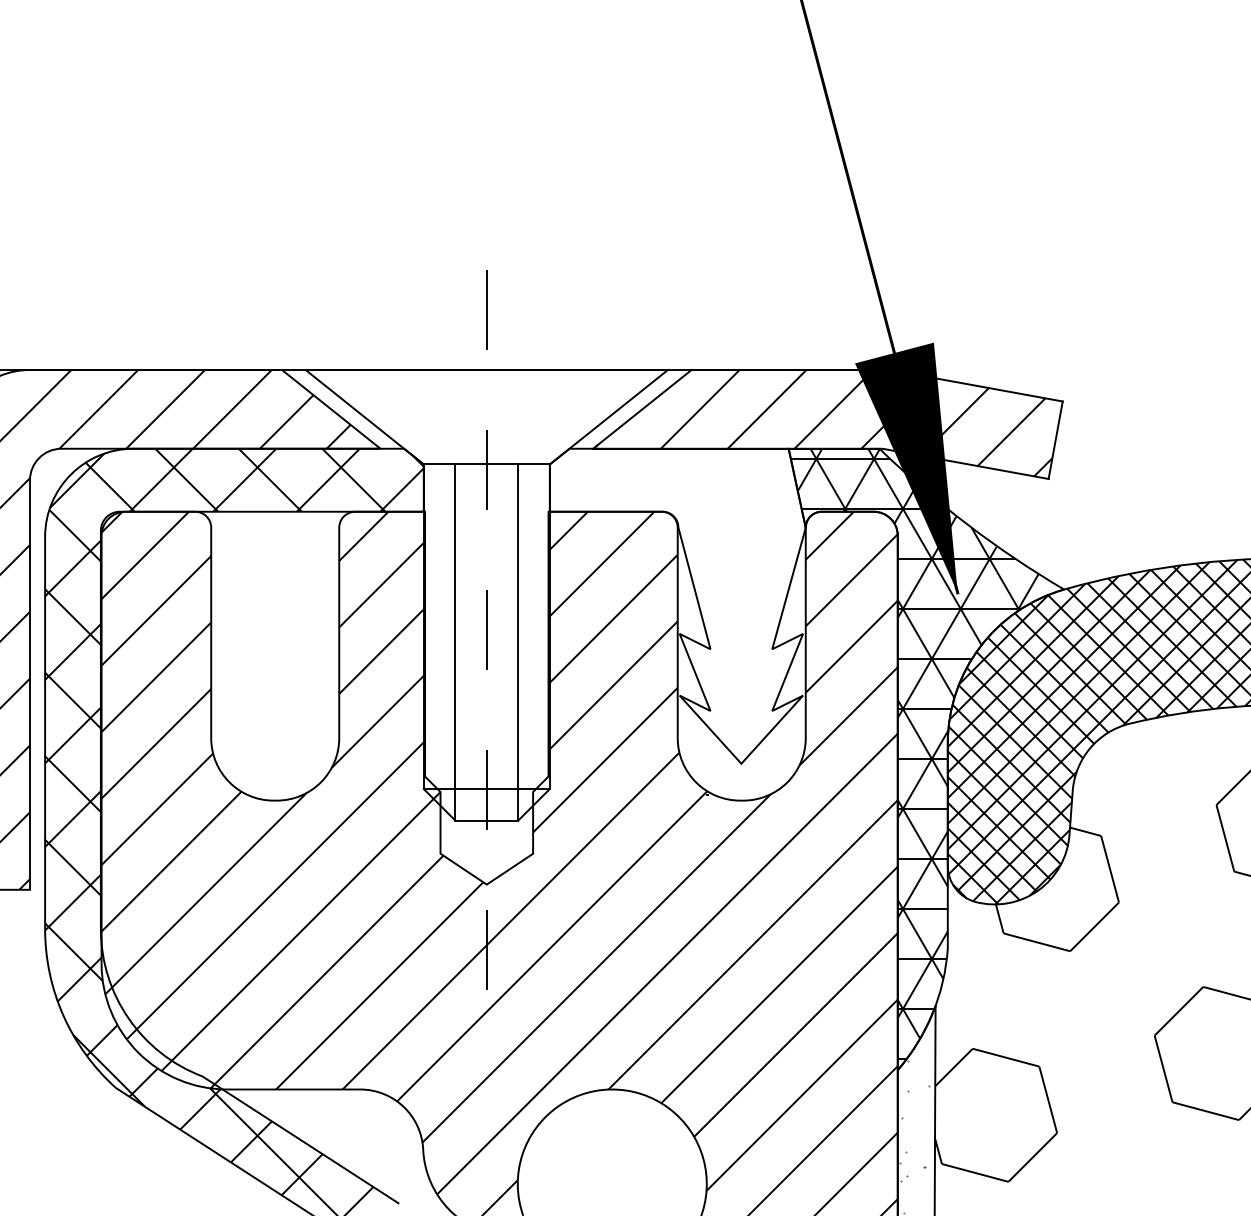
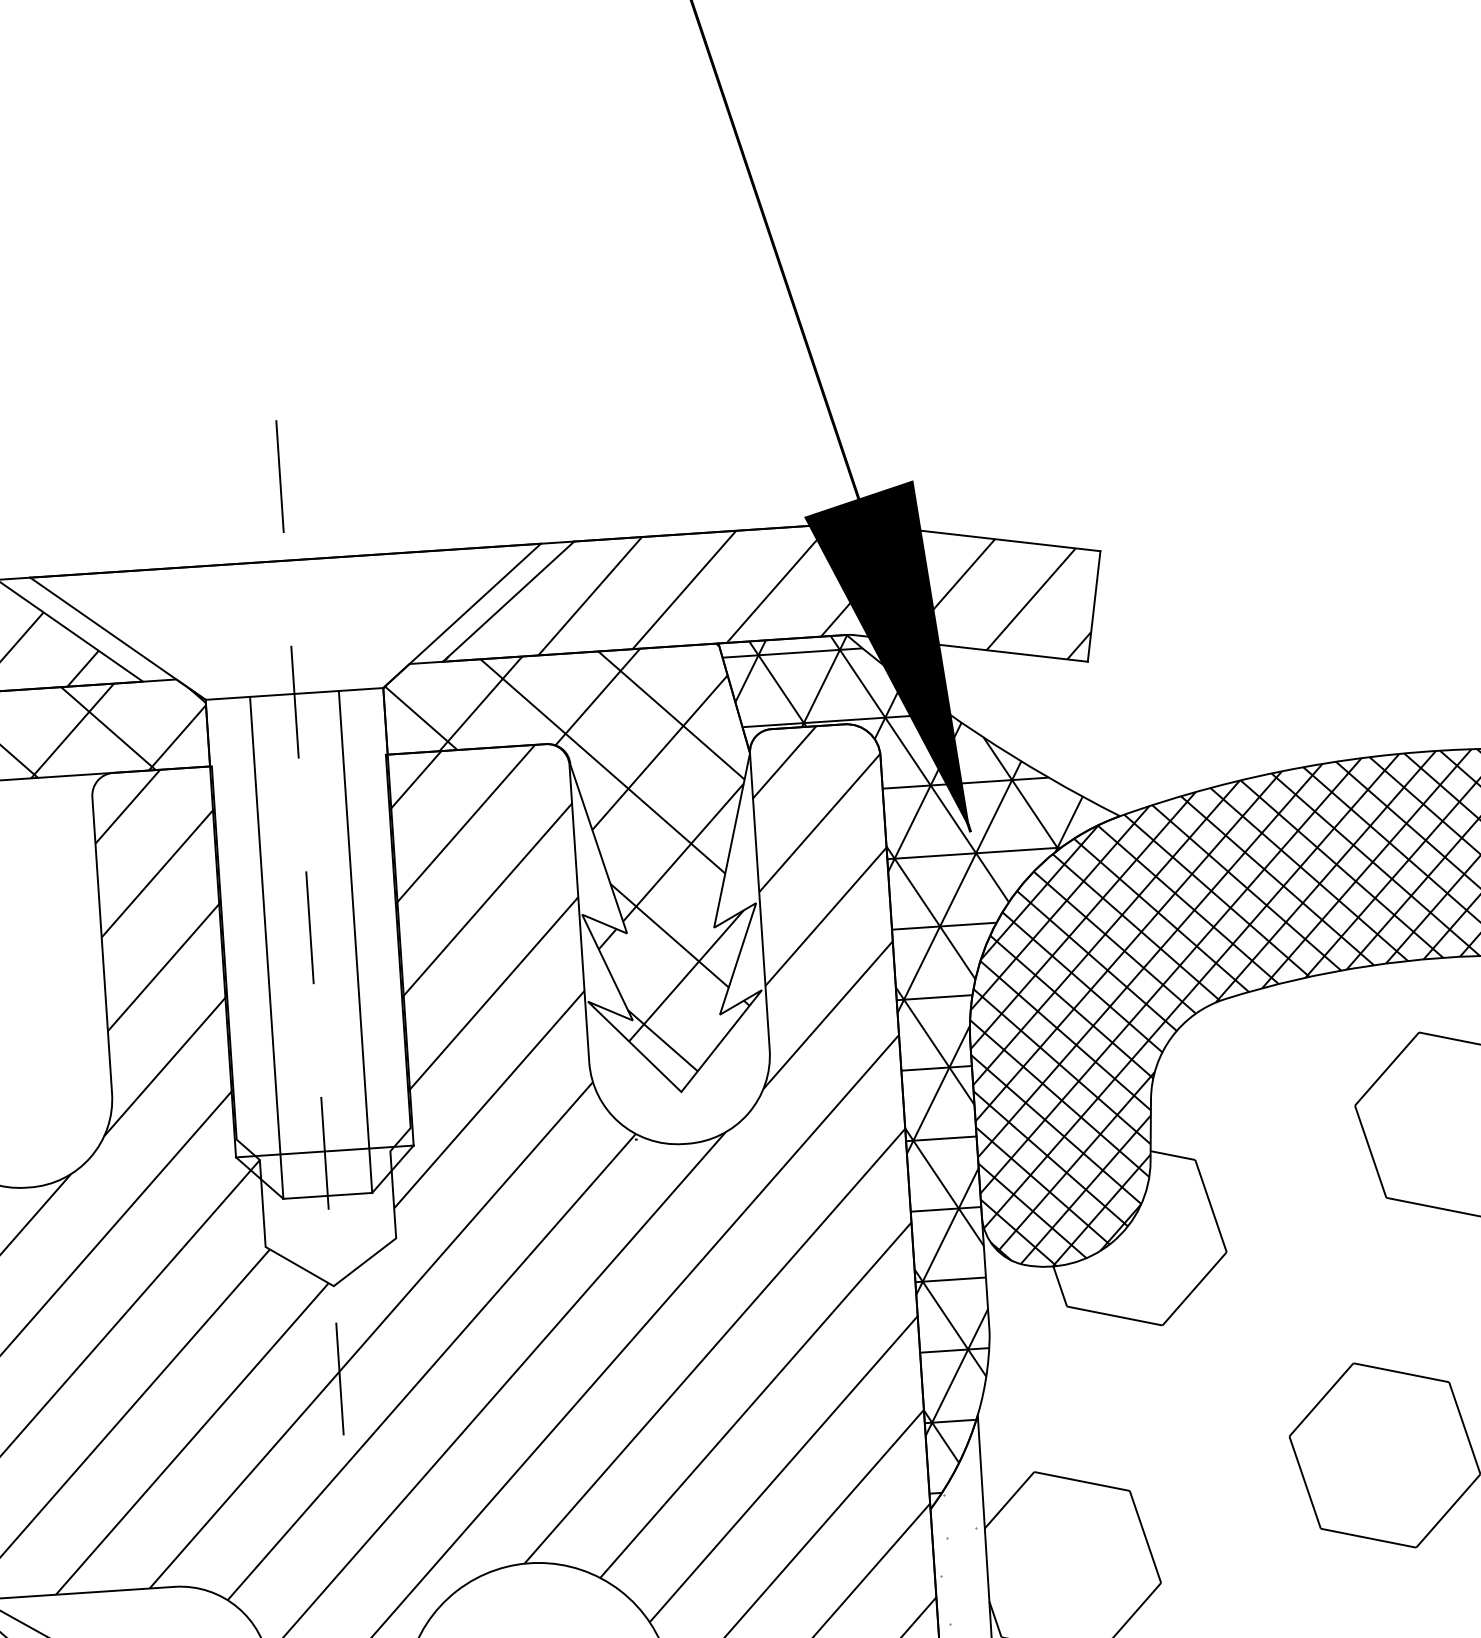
hatch: (674, 598) -> (571, 865), added

